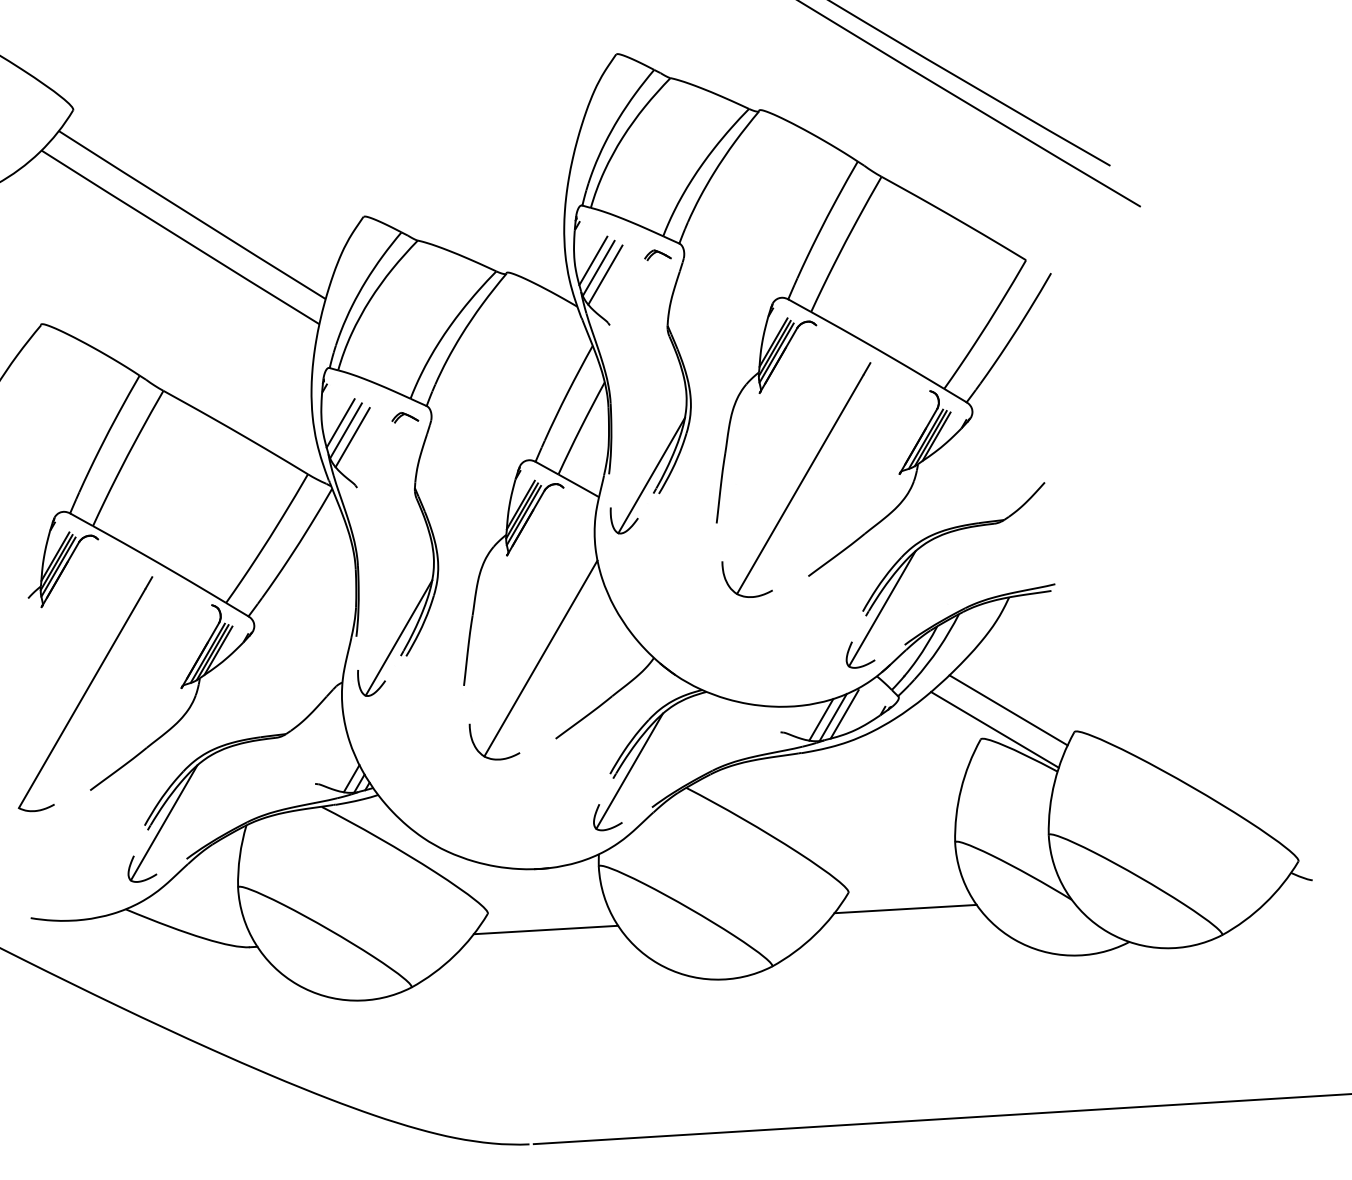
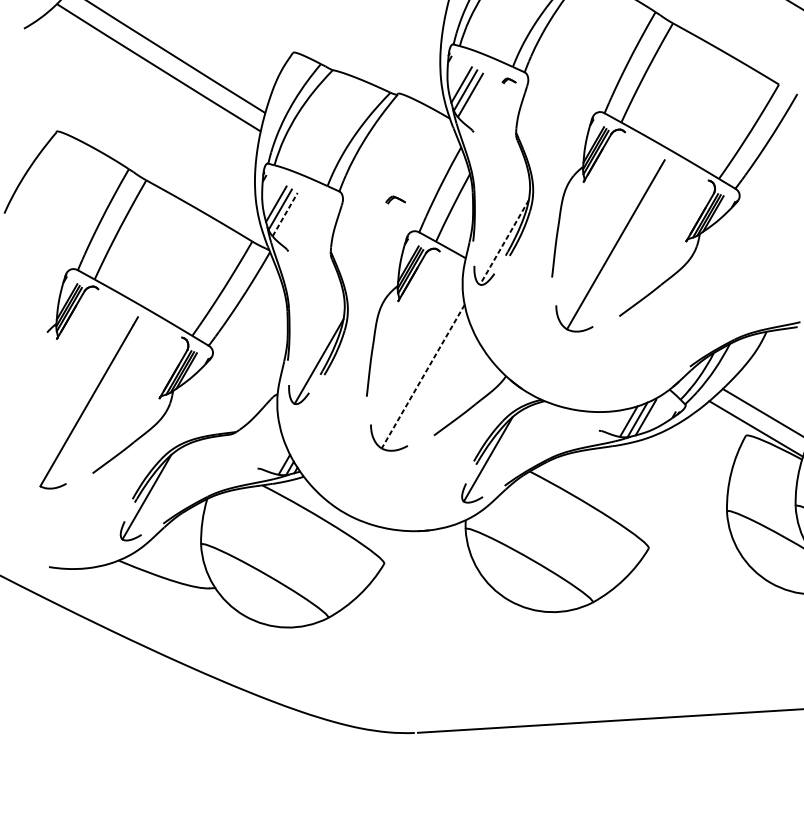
part: (657, 255) -> (508, 81), size x0.7
part: (405, 417) -> (395, 199), moved
line: (352, 437) -> (285, 214), solid -> dashed
line: (651, 475) -> (504, 242), solid -> dashed
part: (923, 546) -> (703, 294), removed
line: (540, 658) -> (422, 376), solid -> dashed
line: (905, 908) -> (690, 559), removed
line: (545, 929) -> (426, 575), removed

